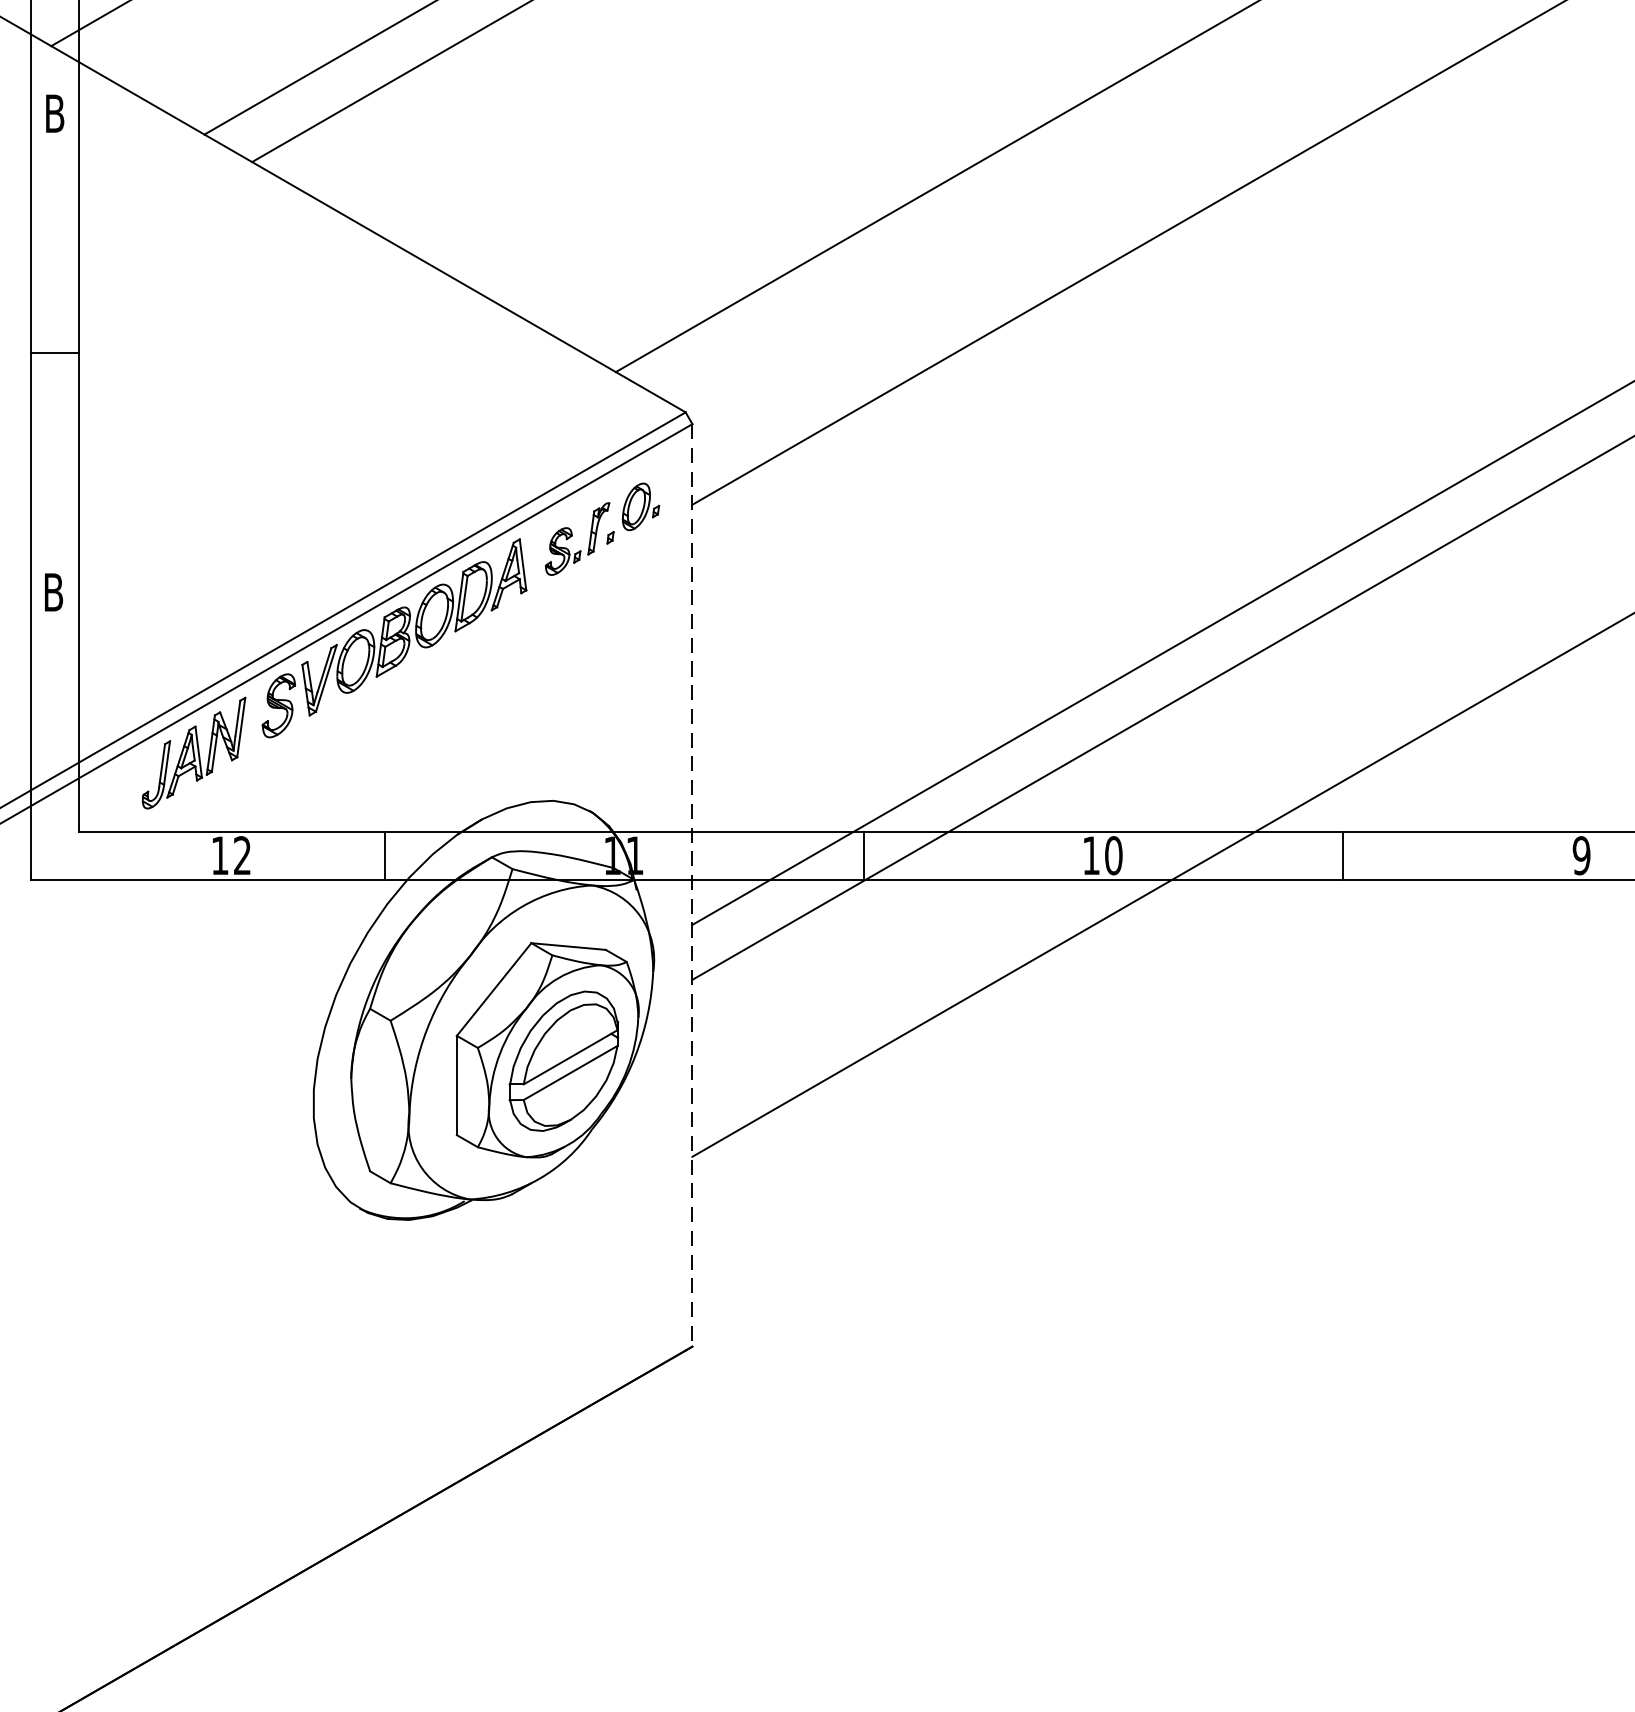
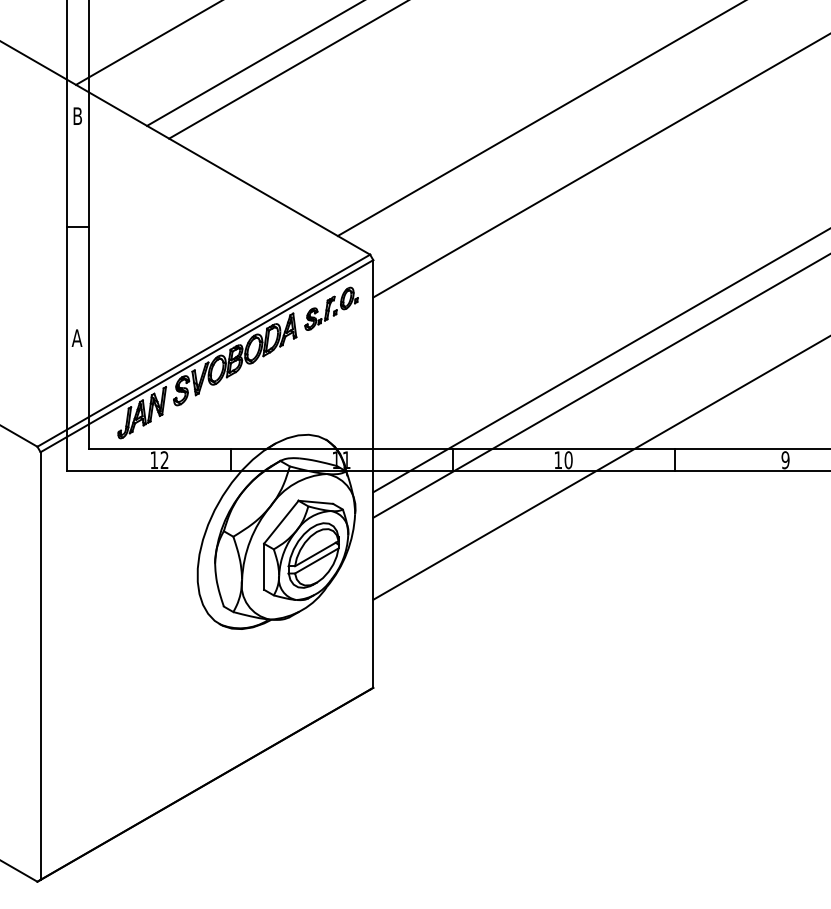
text: (52, 590) -> (76, 337), B -> A
line: (692, 886) -> (373, 474), dashed -> solid

